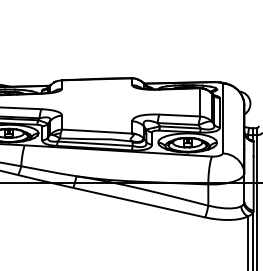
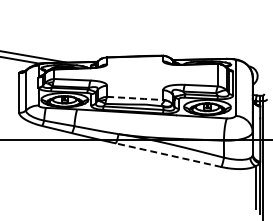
line: (97, 131) -> (135, 98), solid -> dashed
line: (138, 202) -> (168, 155), solid -> dashed

